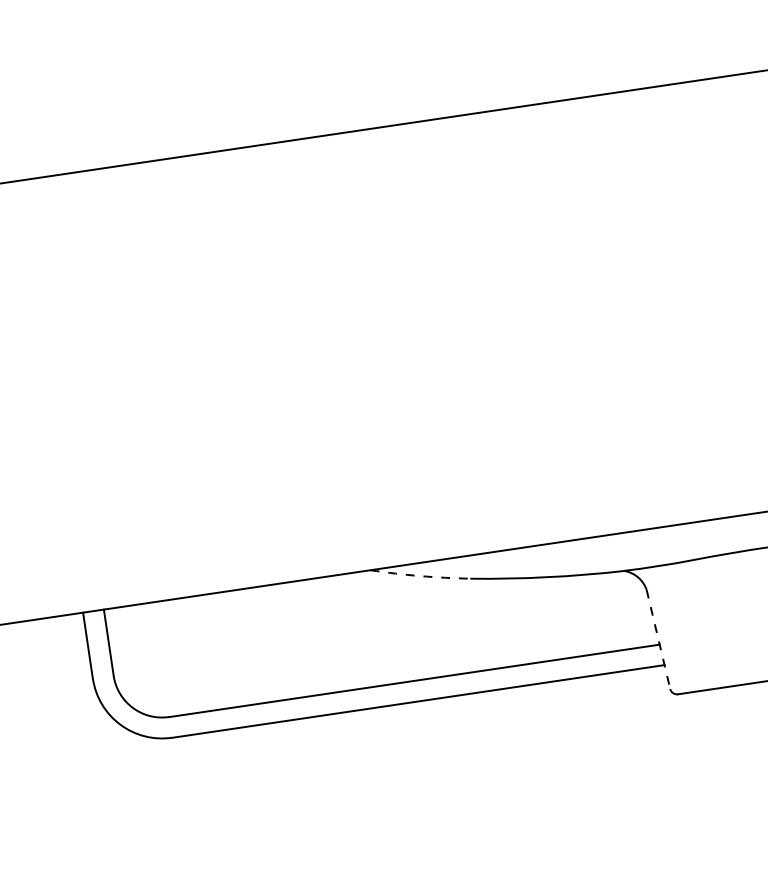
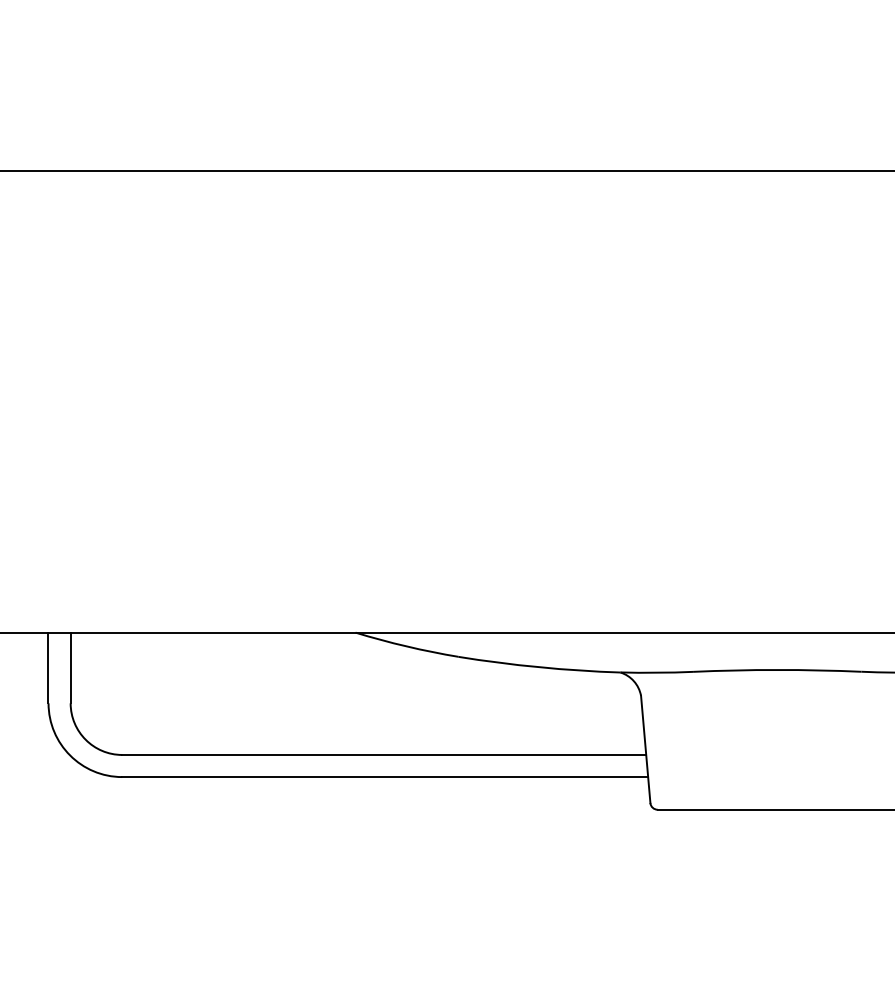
arc: (420, 576) -> (406, 646), dashed -> solid
line: (658, 639) -> (645, 749), dashed -> solid

